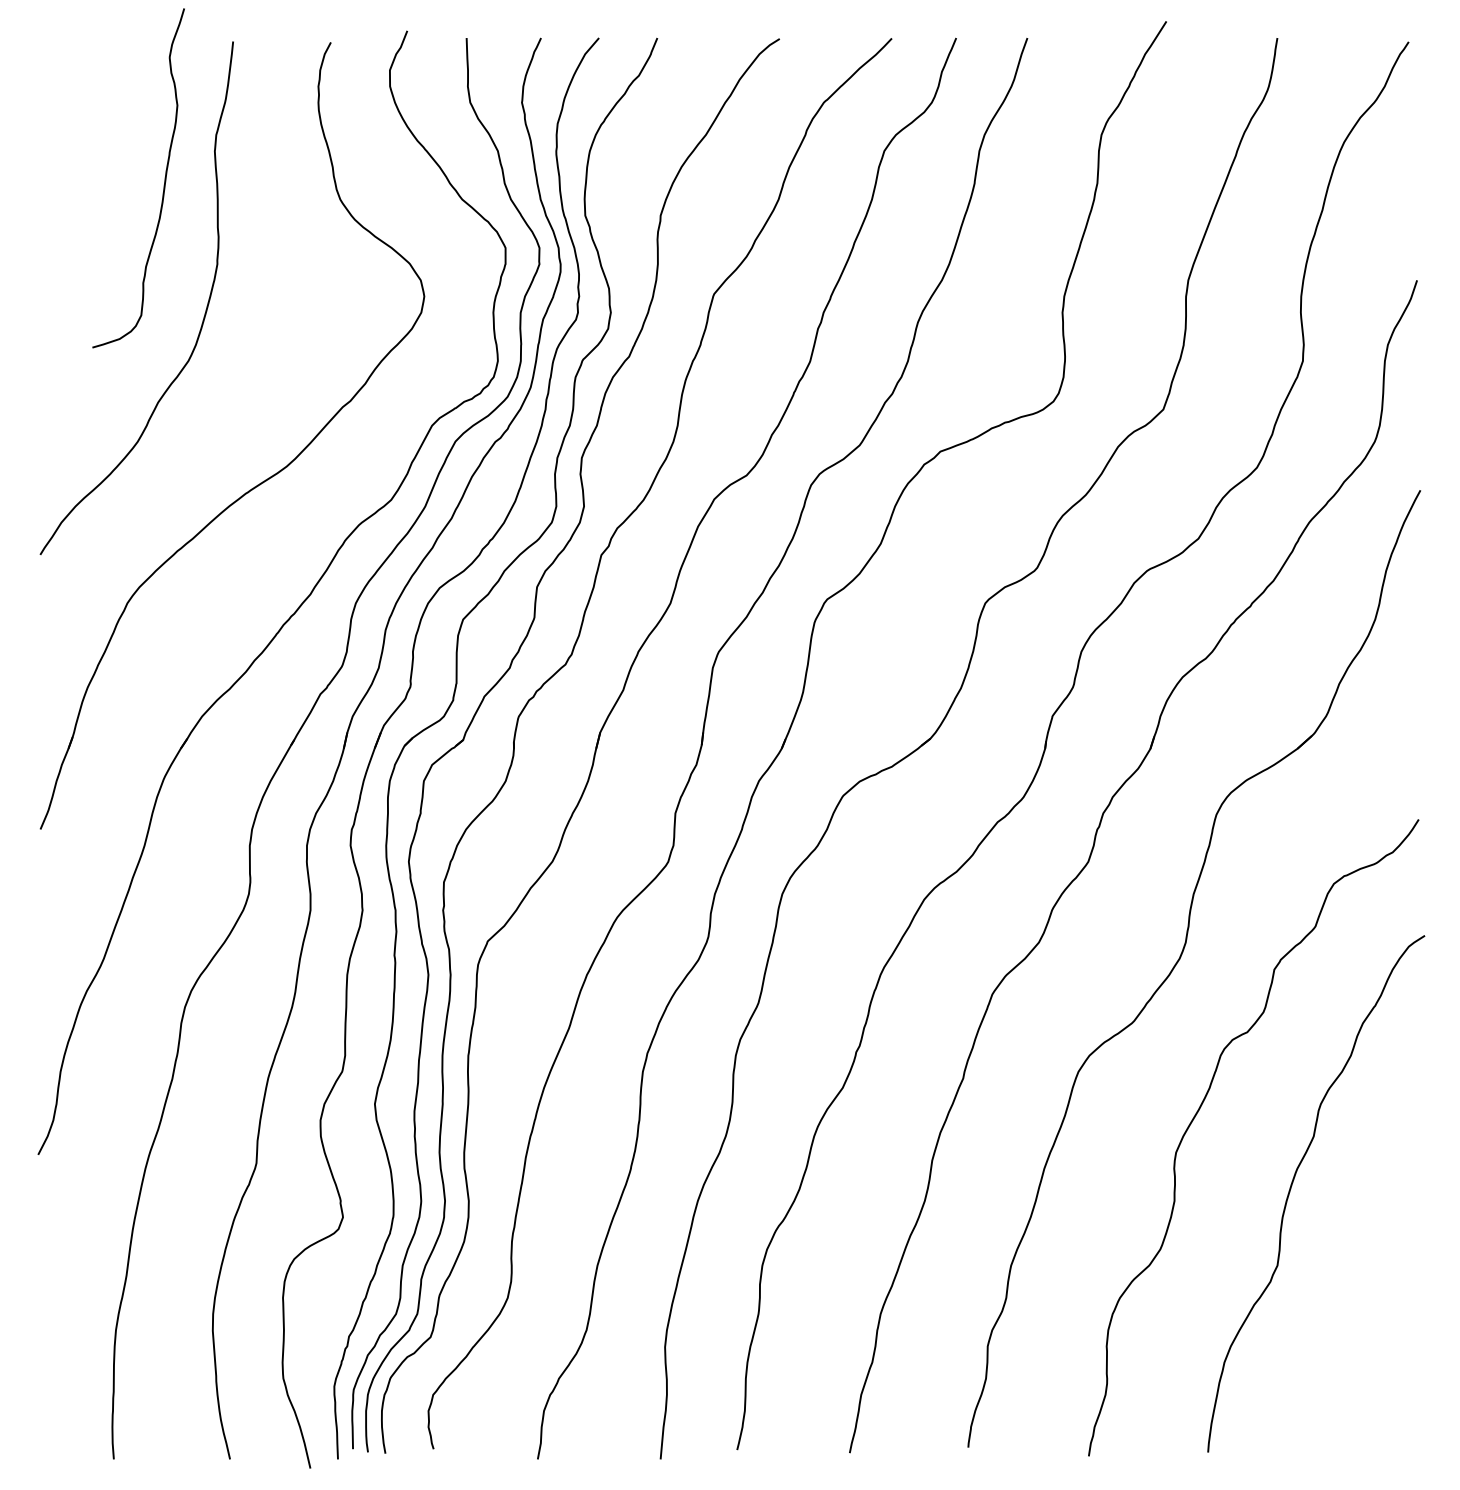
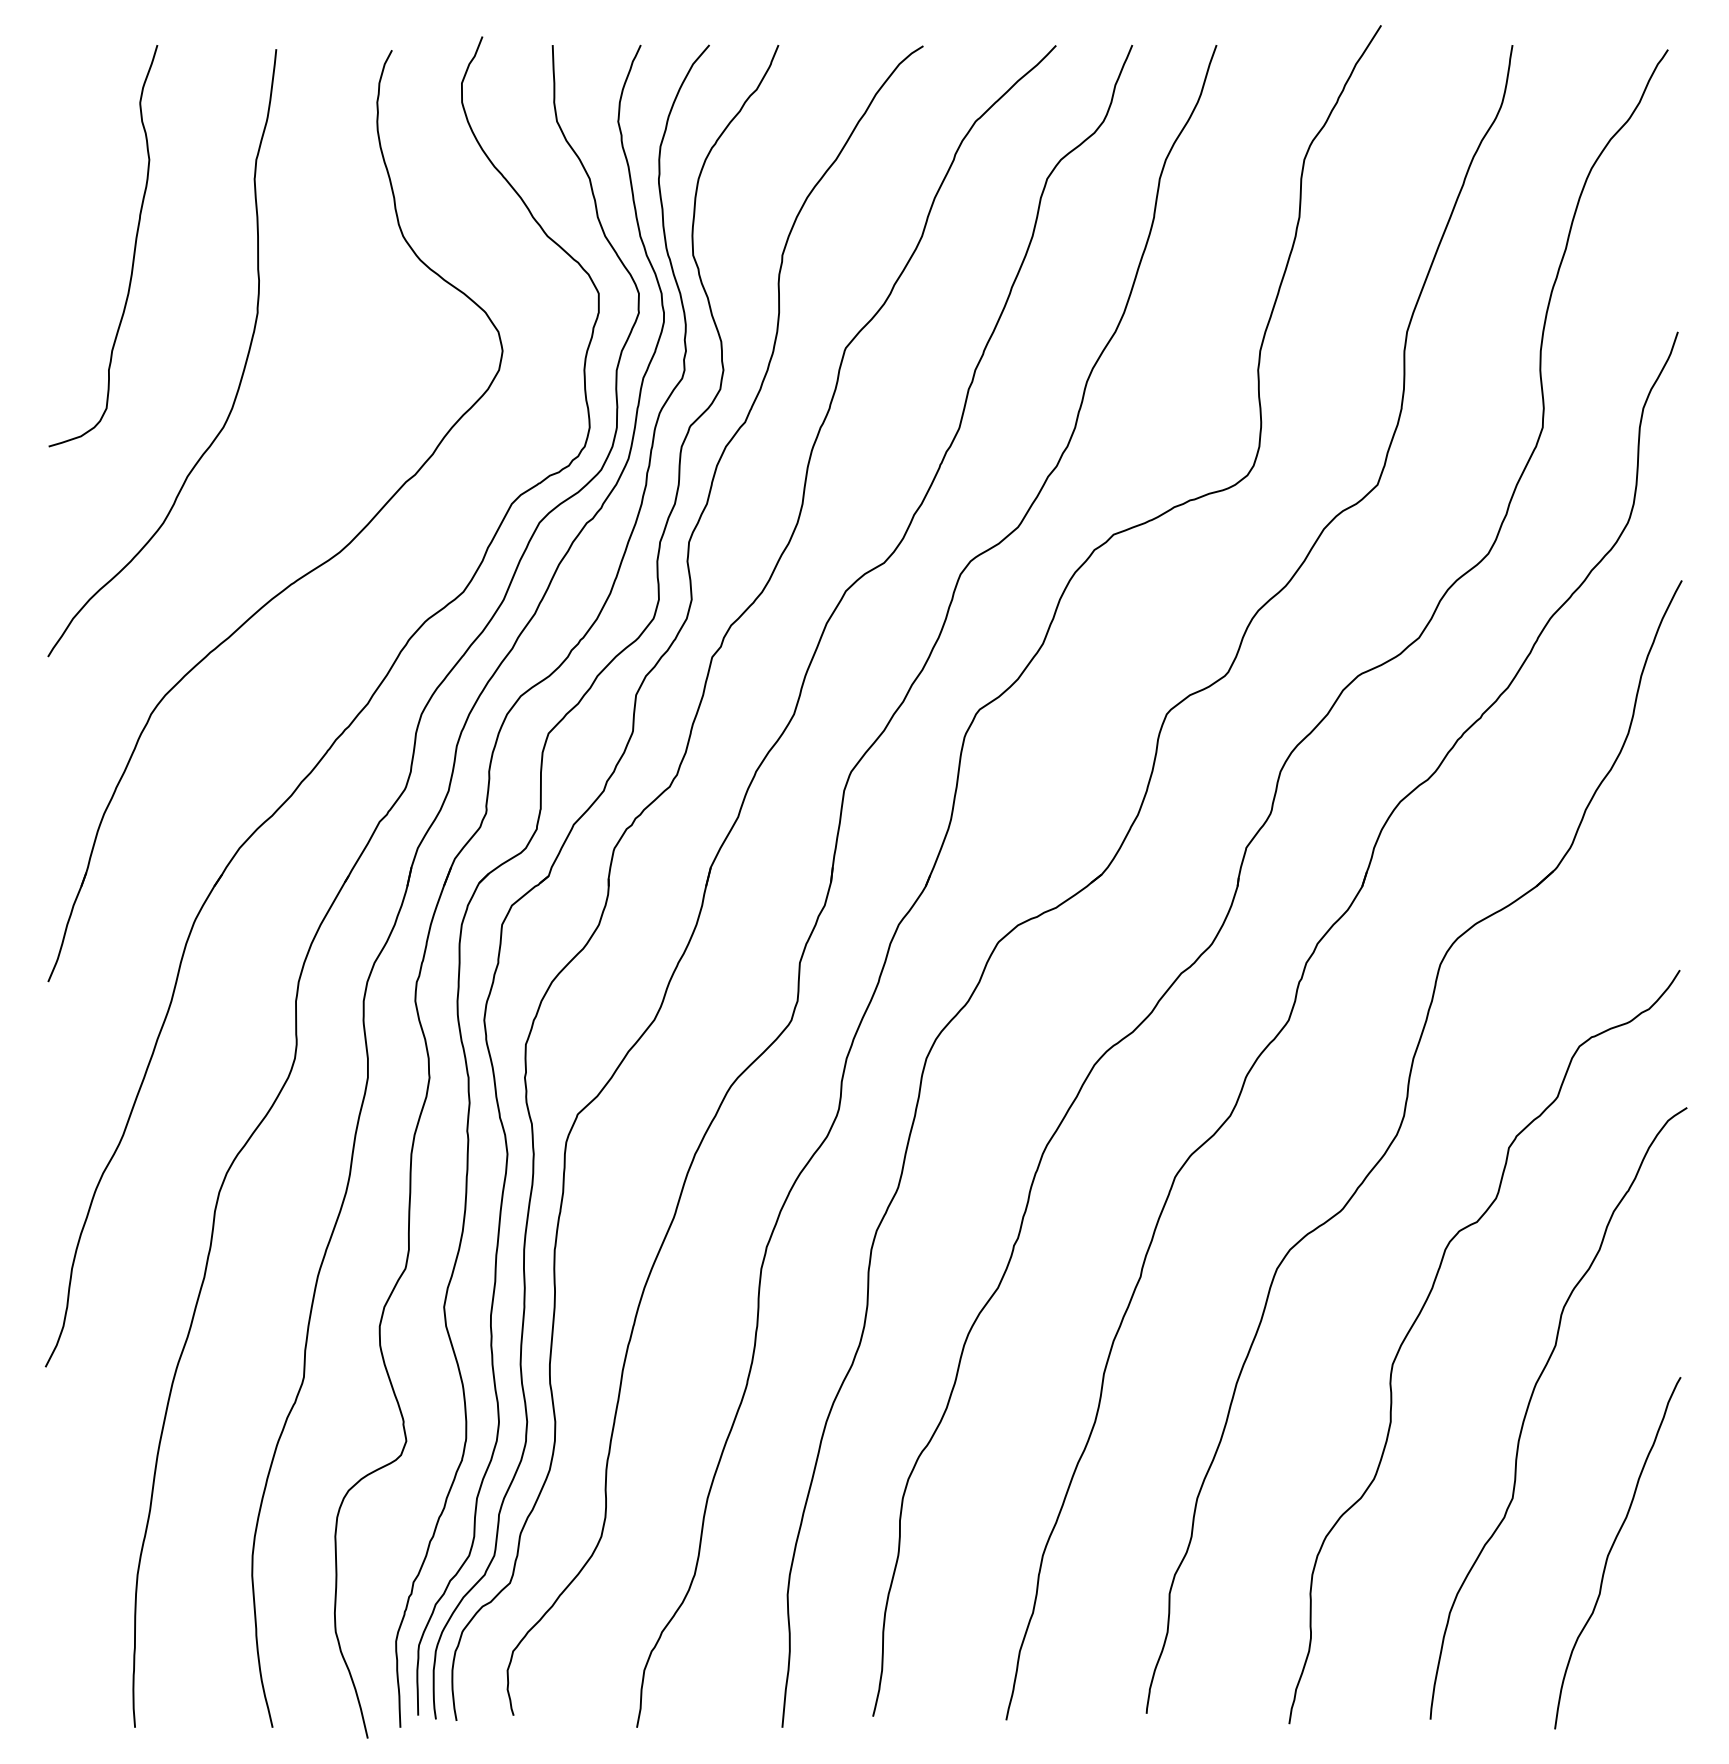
curve: (164, 182) -> (133, 251), moved
curve: (1360, 1309) -> (1611, 1550), added

